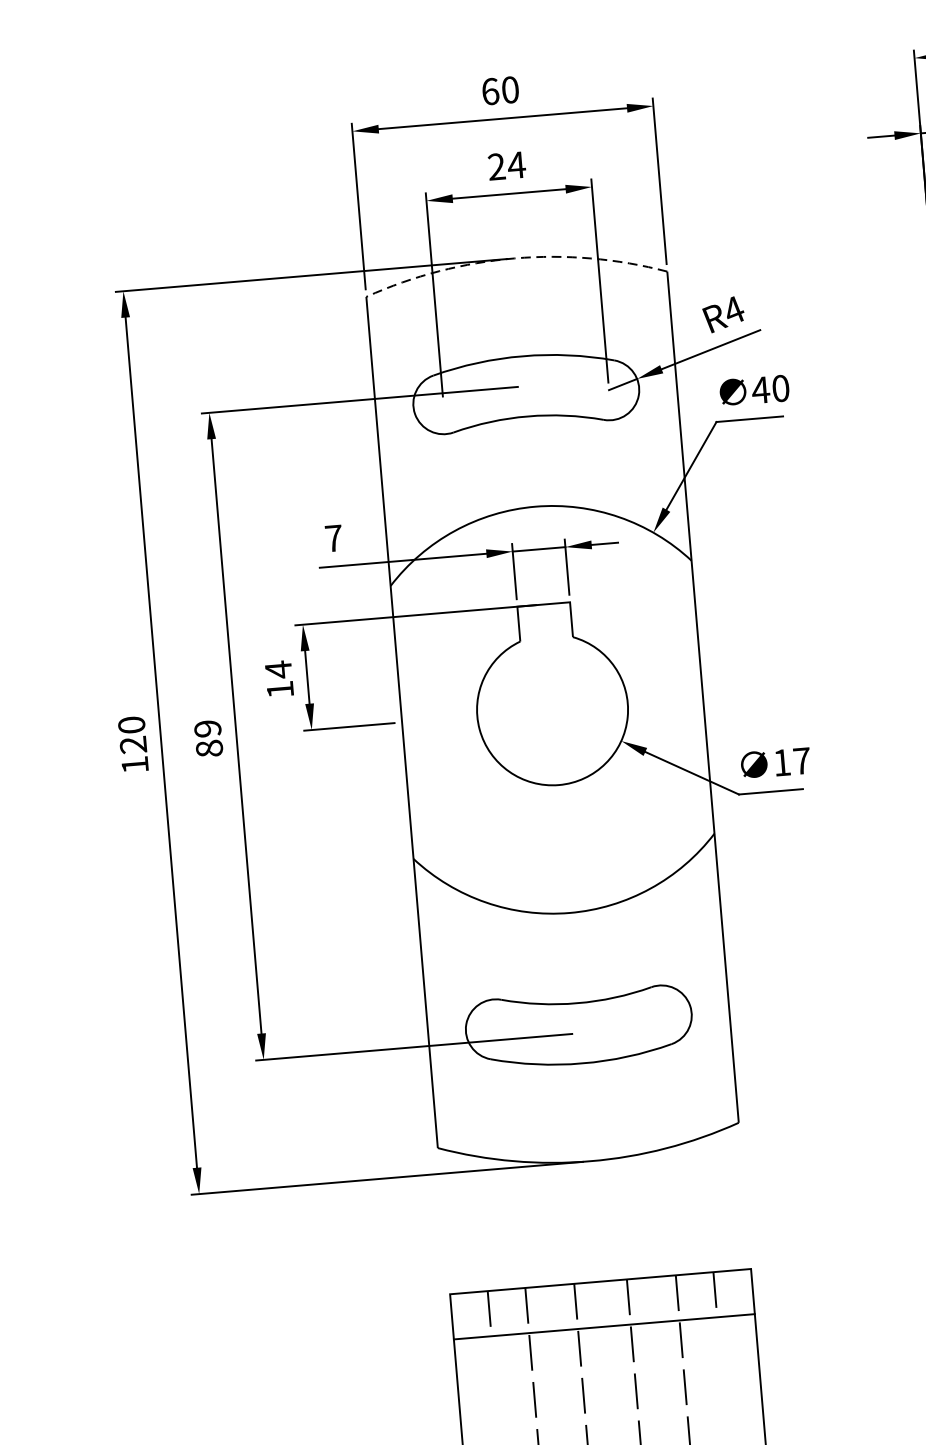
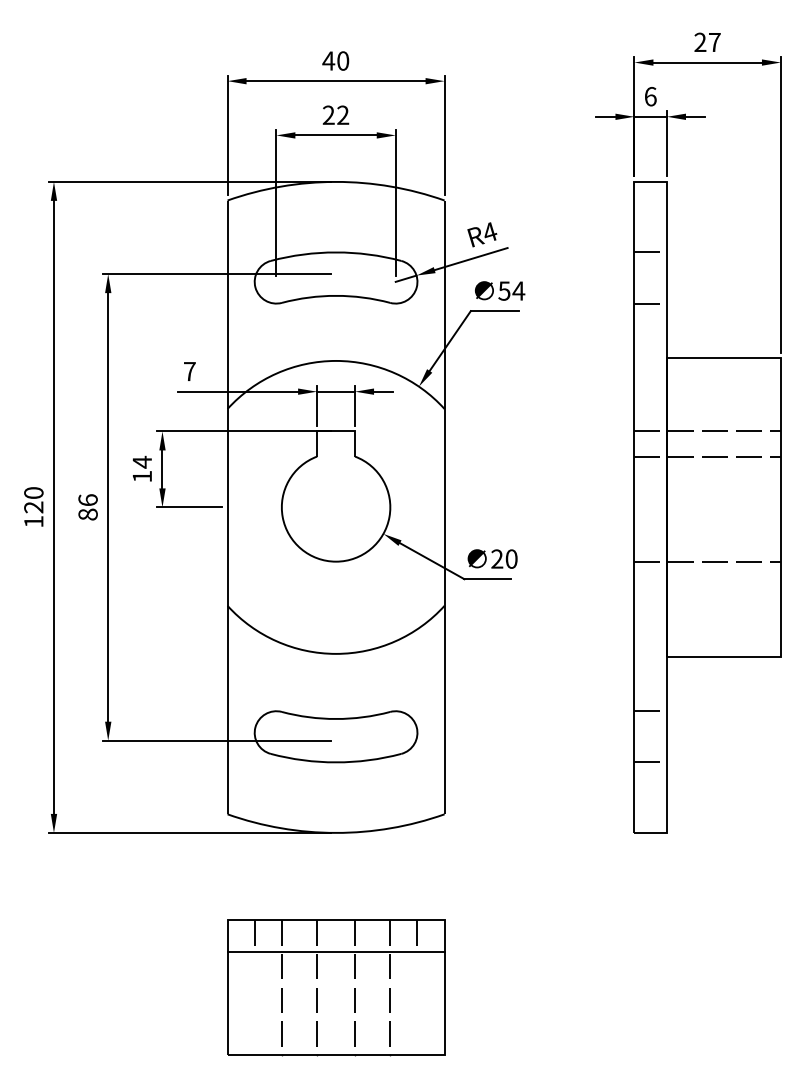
text: (489, 90) -> (328, 60), 60 -> 40
text: (515, 164) -> (342, 114), 24 -> 22
arc: (515, 257) -> (336, 181), dashed -> solid
text: (770, 388) -> (511, 290), 40 -> 54
text: (207, 729) -> (87, 500), 89 -> 86
text: (792, 761) -> (504, 558), 17 -> 20

